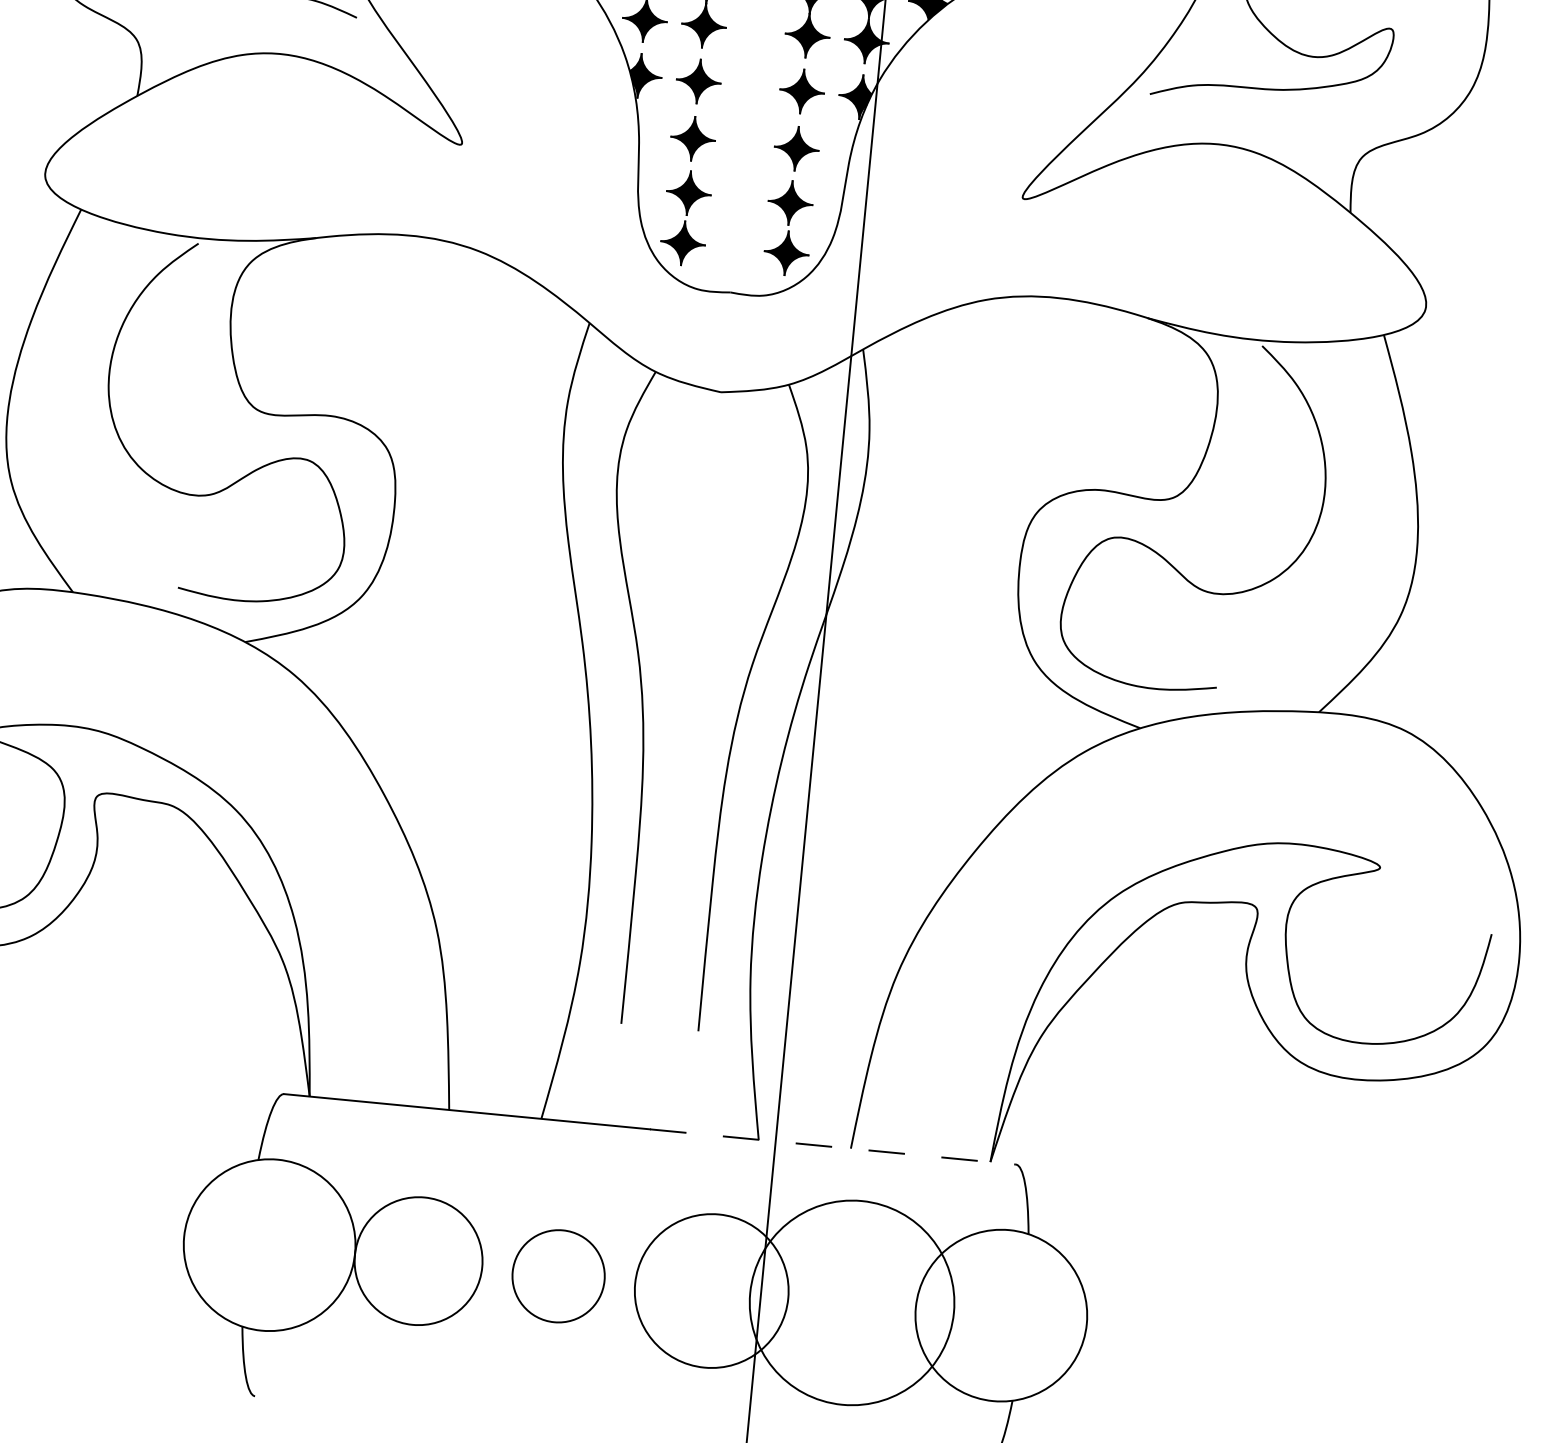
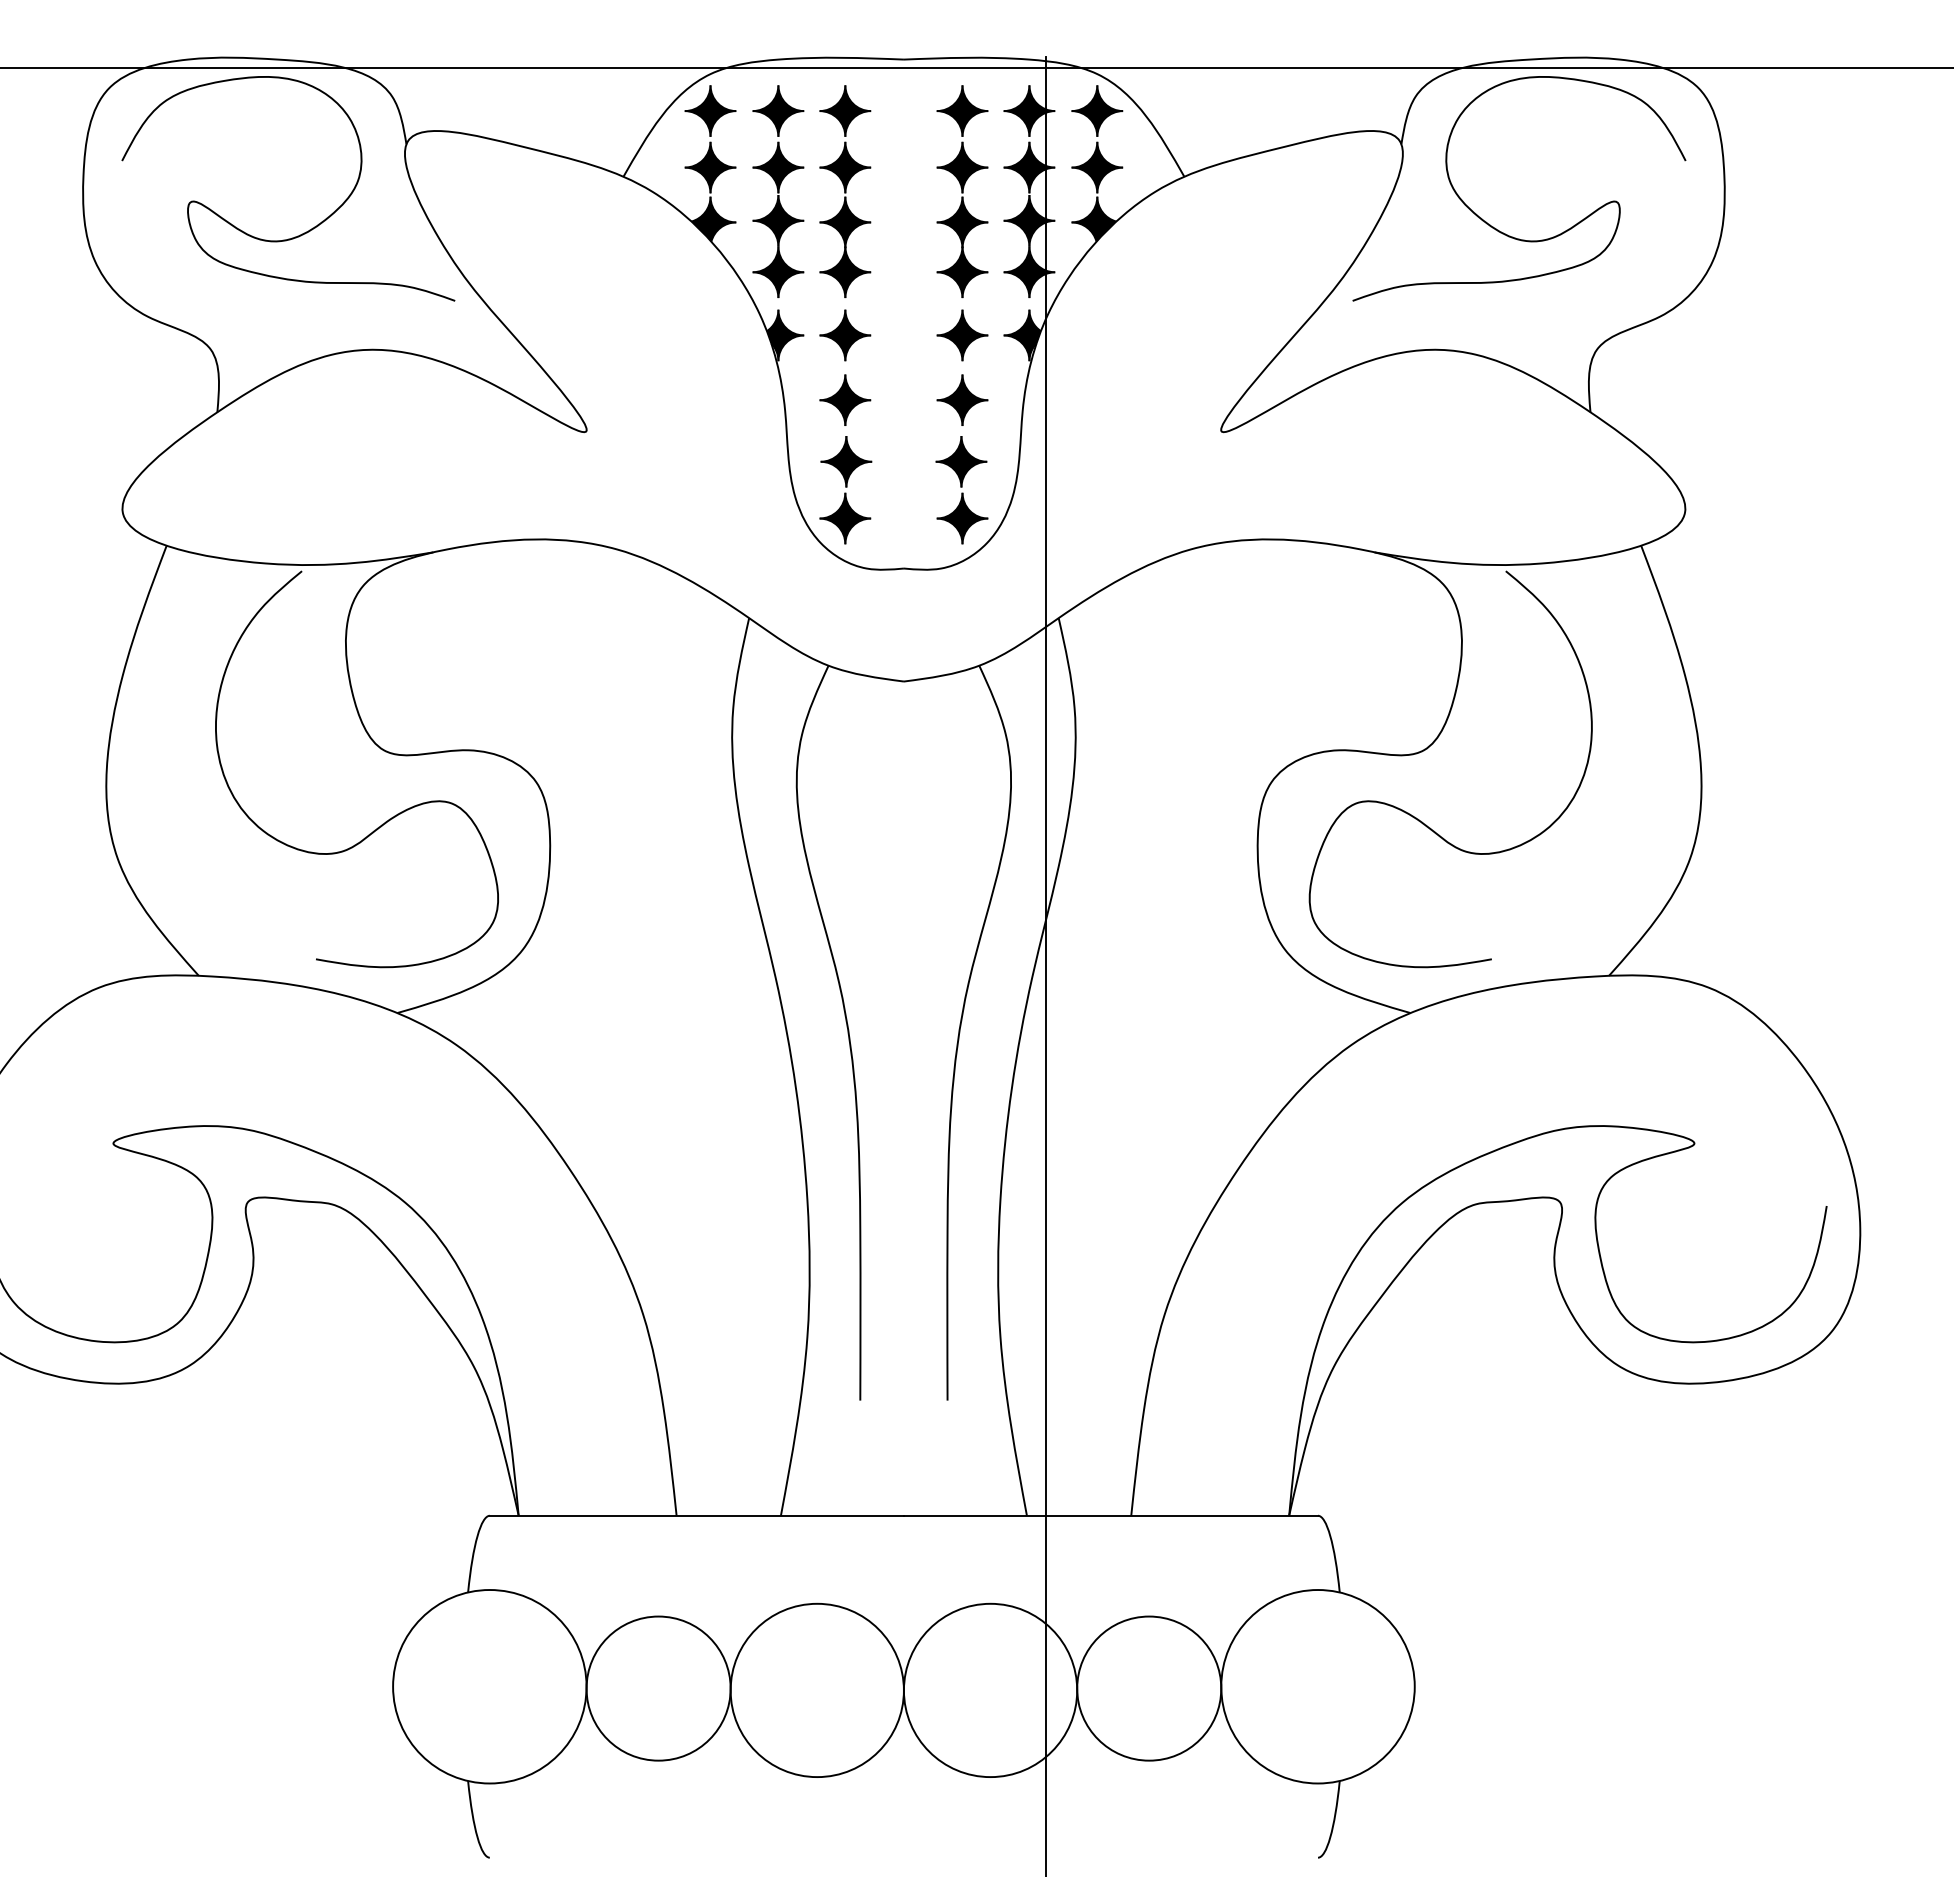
line: (833, 1146) -> (1111, 1515), dashed -> solid
circle: (557, 1276) -> (816, 1690), size x1.67
circle: (852, 1302) -> (1149, 1688), size x0.62

